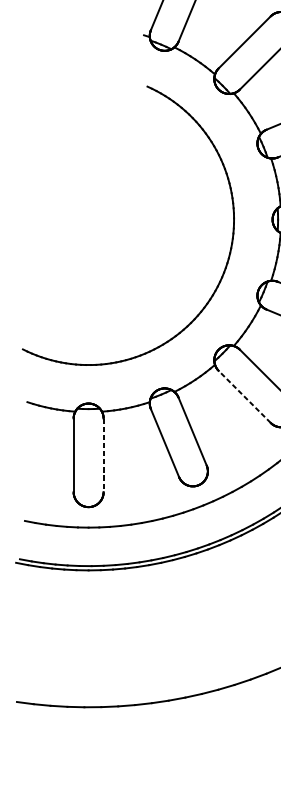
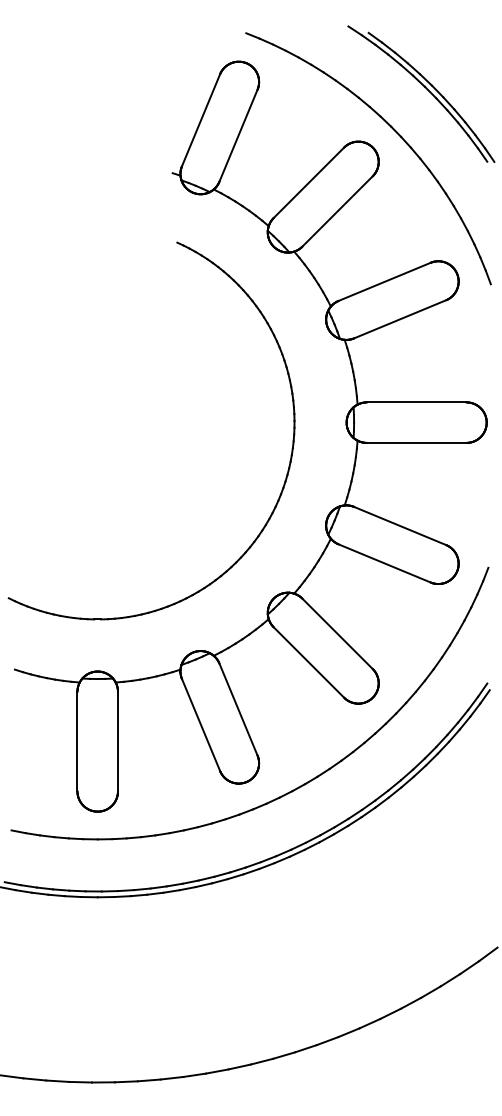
line: (244, 396) -> (308, 662), dashed -> solid
line: (103, 455) -> (117, 741), dashed -> solid

